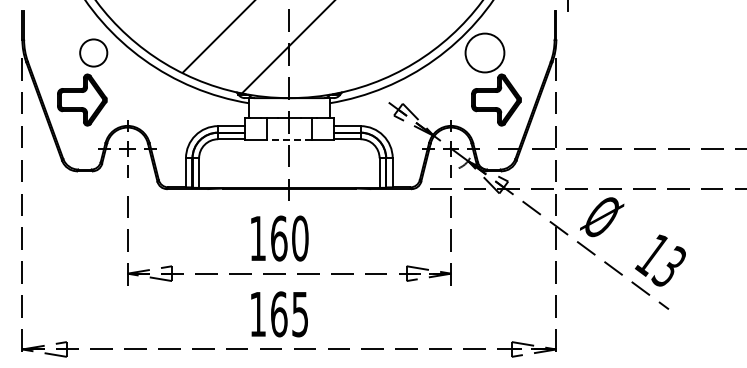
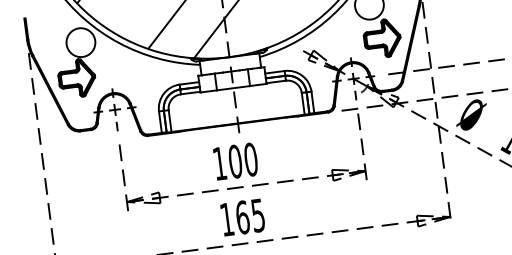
circle: (93, 52) -> (80, 42), size x1.43
line: (288, 140) -> (232, 88), dashed -> solid
text: (278, 238) -> (234, 161), 160 -> 100

